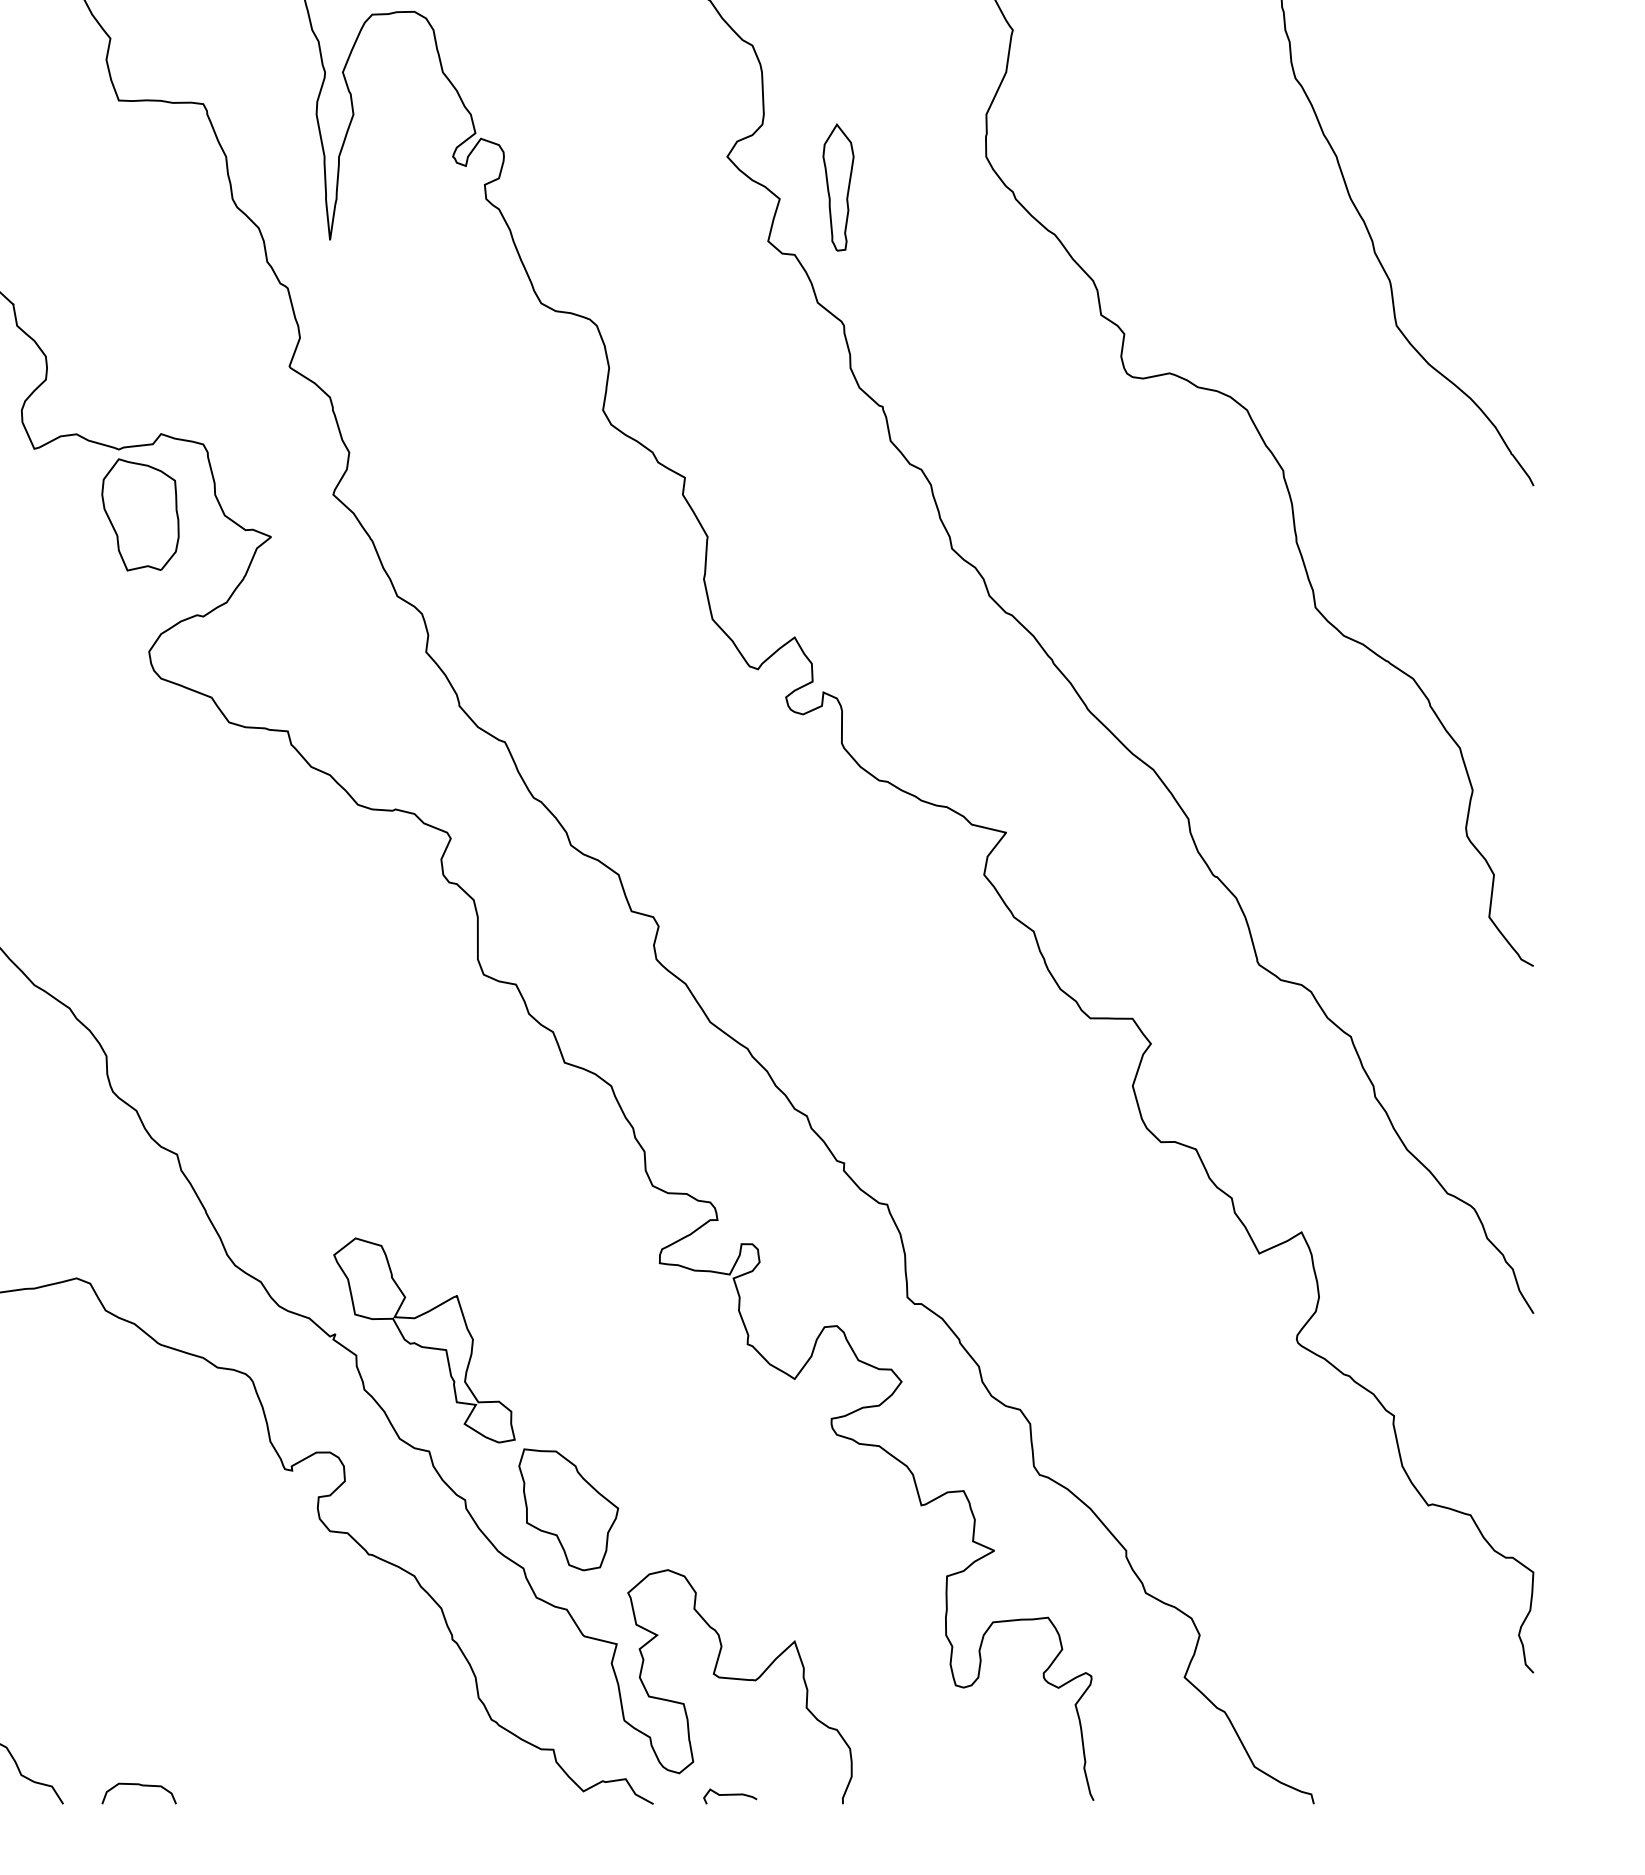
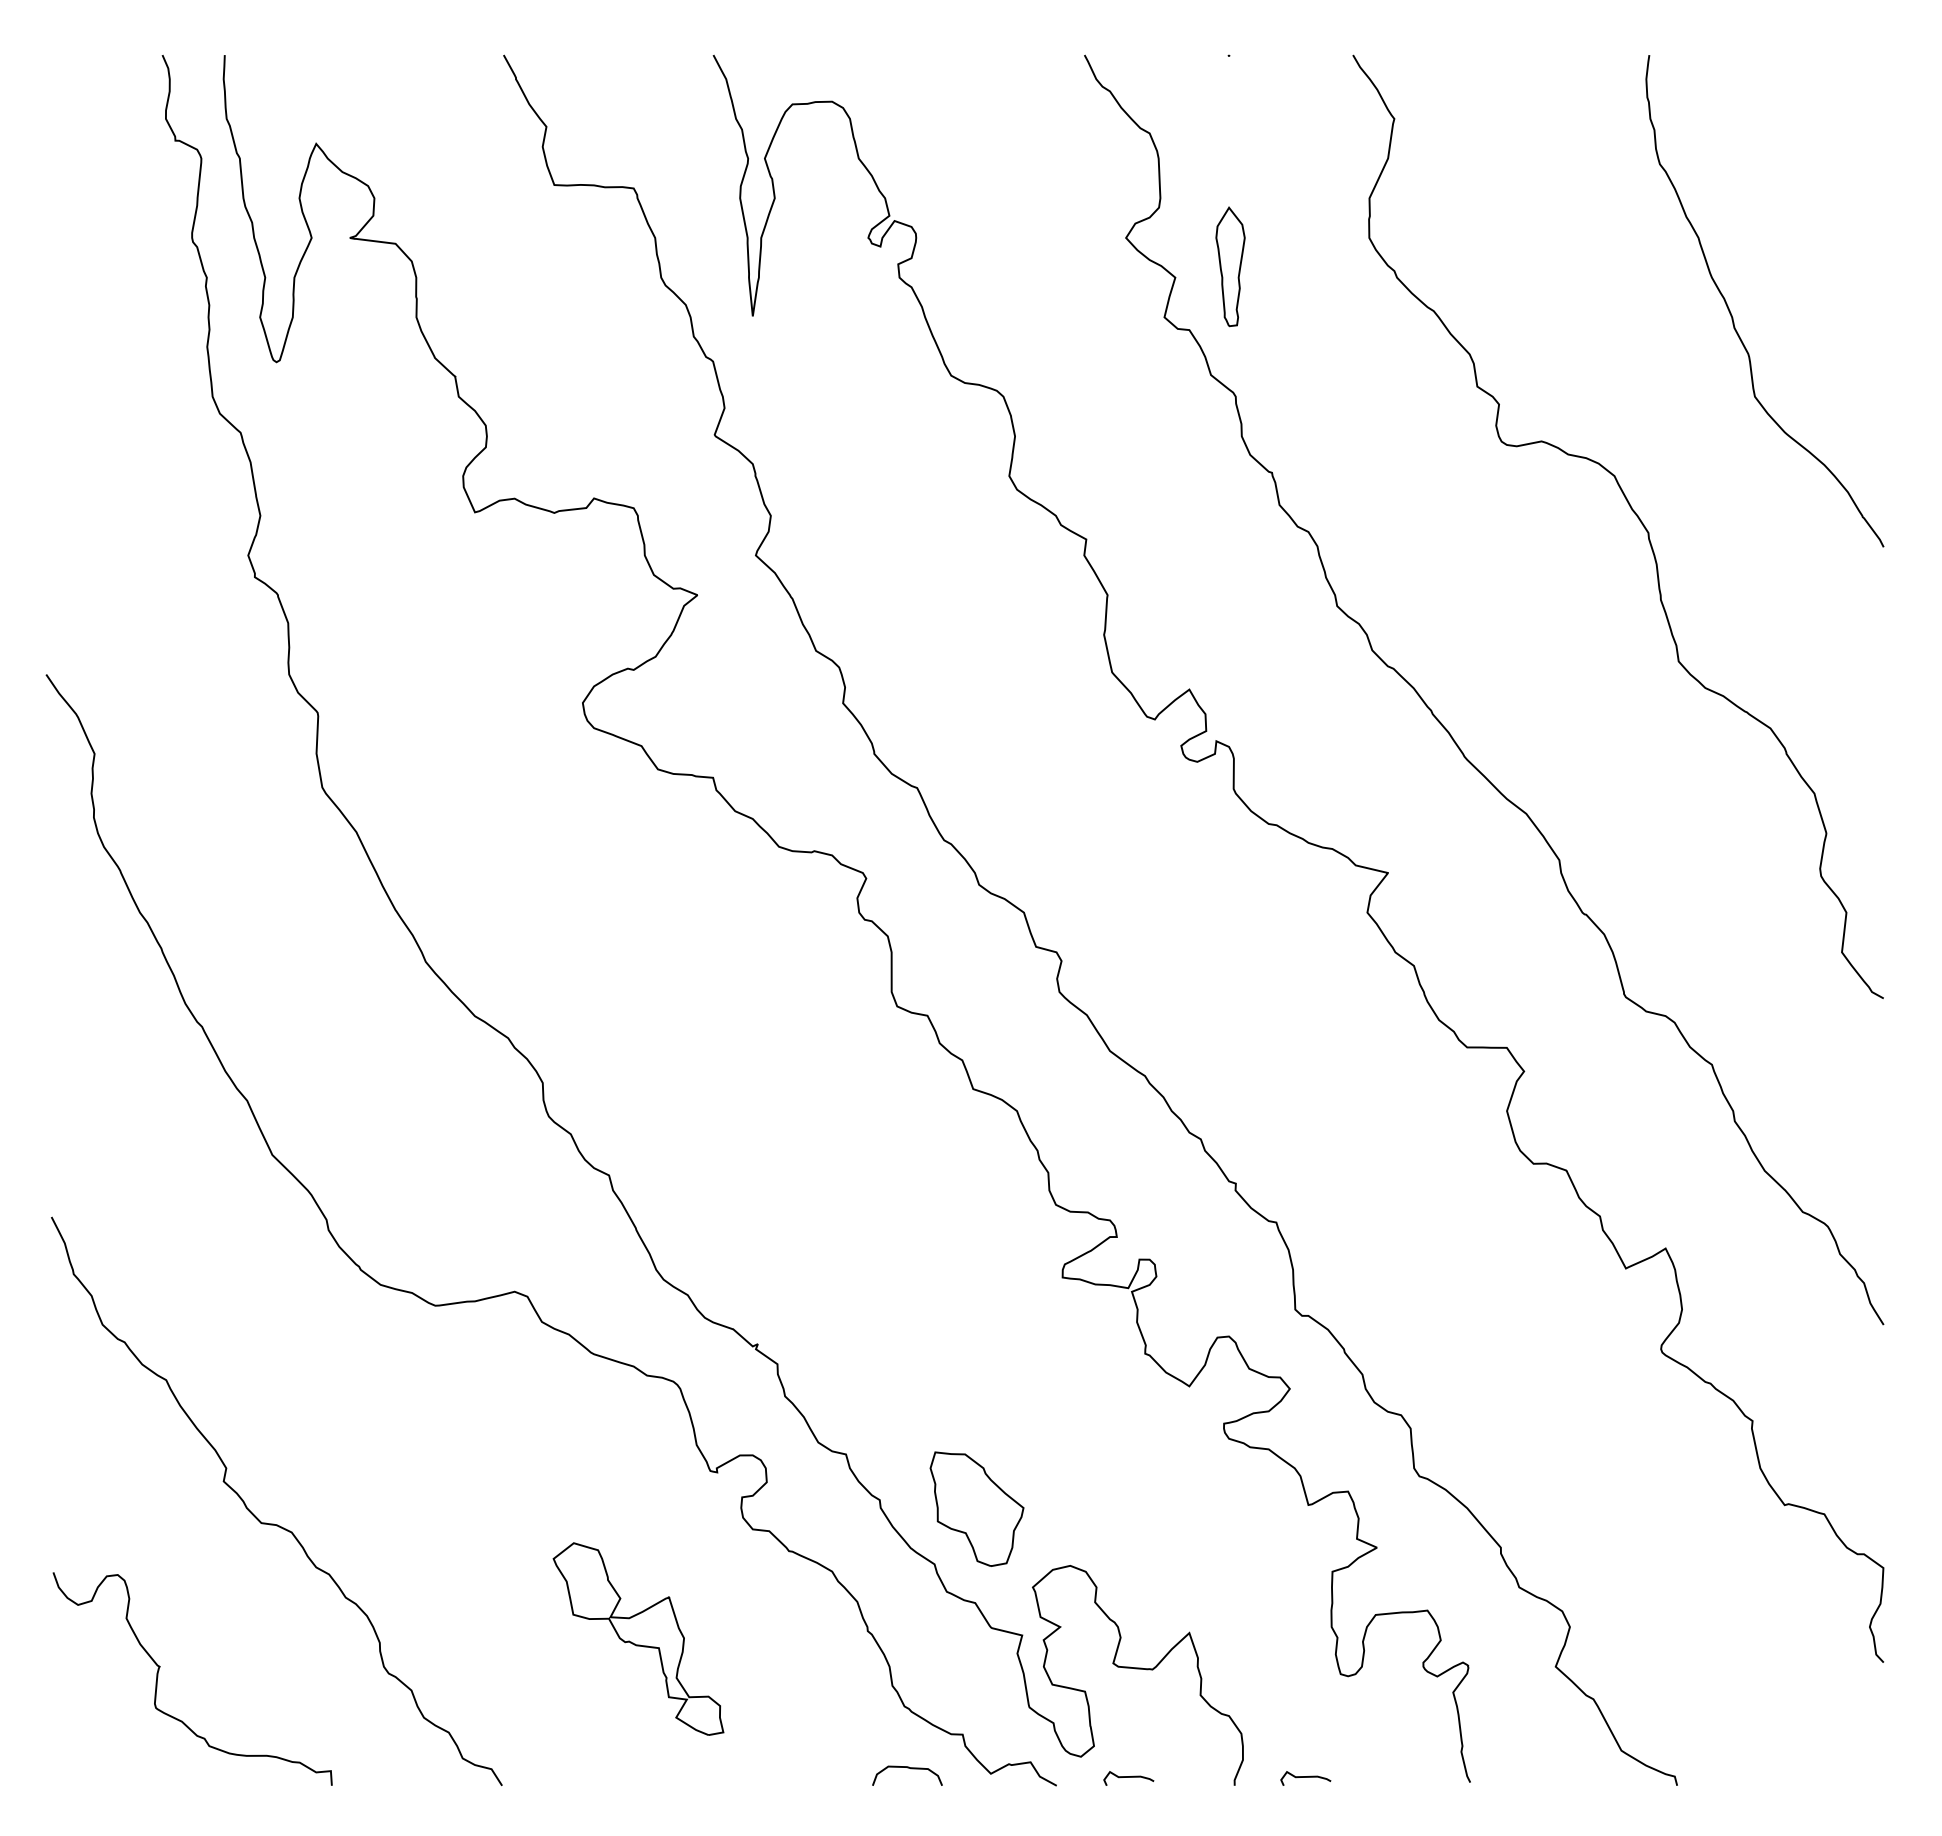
part: (140, 514) -> (574, 574), removed
part: (424, 1339) -> (638, 1638), moved
curve: (139, 1785) -> (907, 1768), moved
curve: (918, 1795) -> (1305, 1777), added

